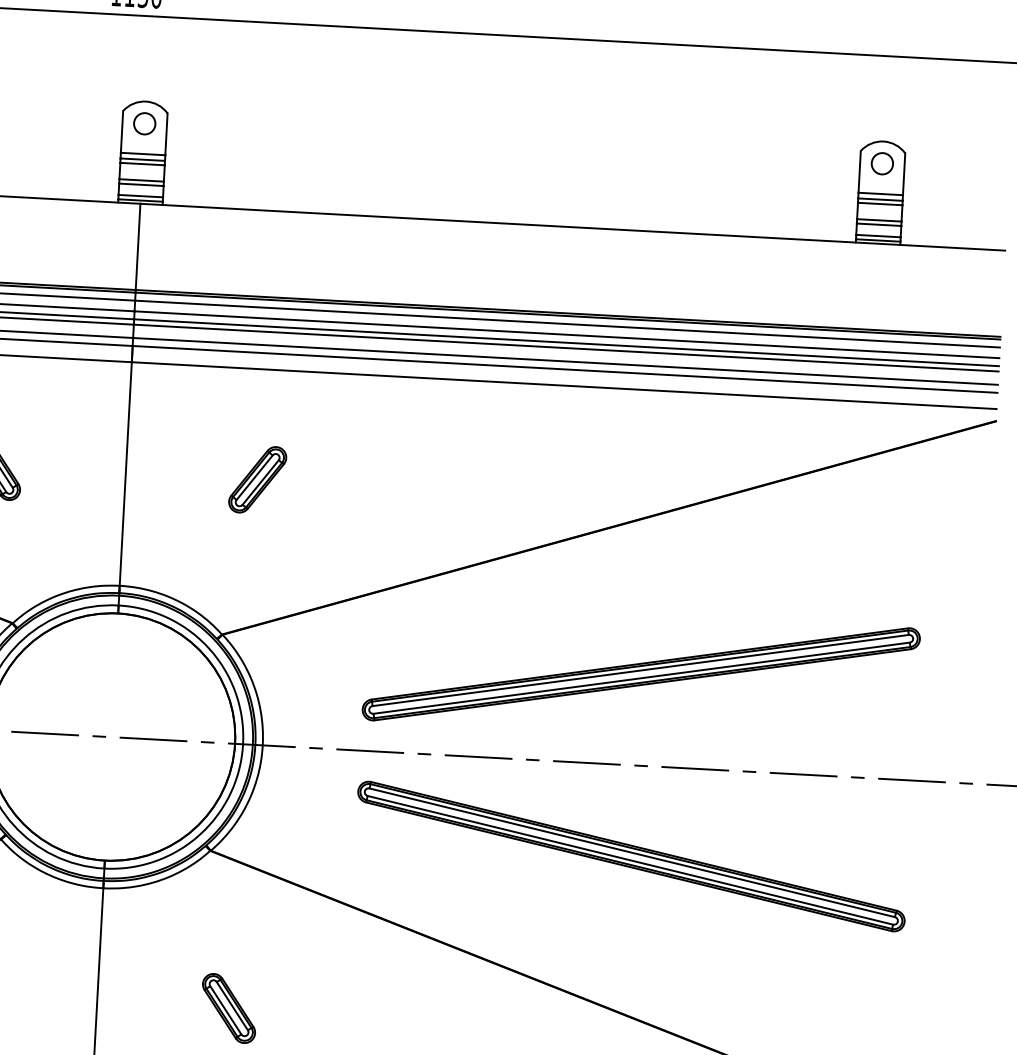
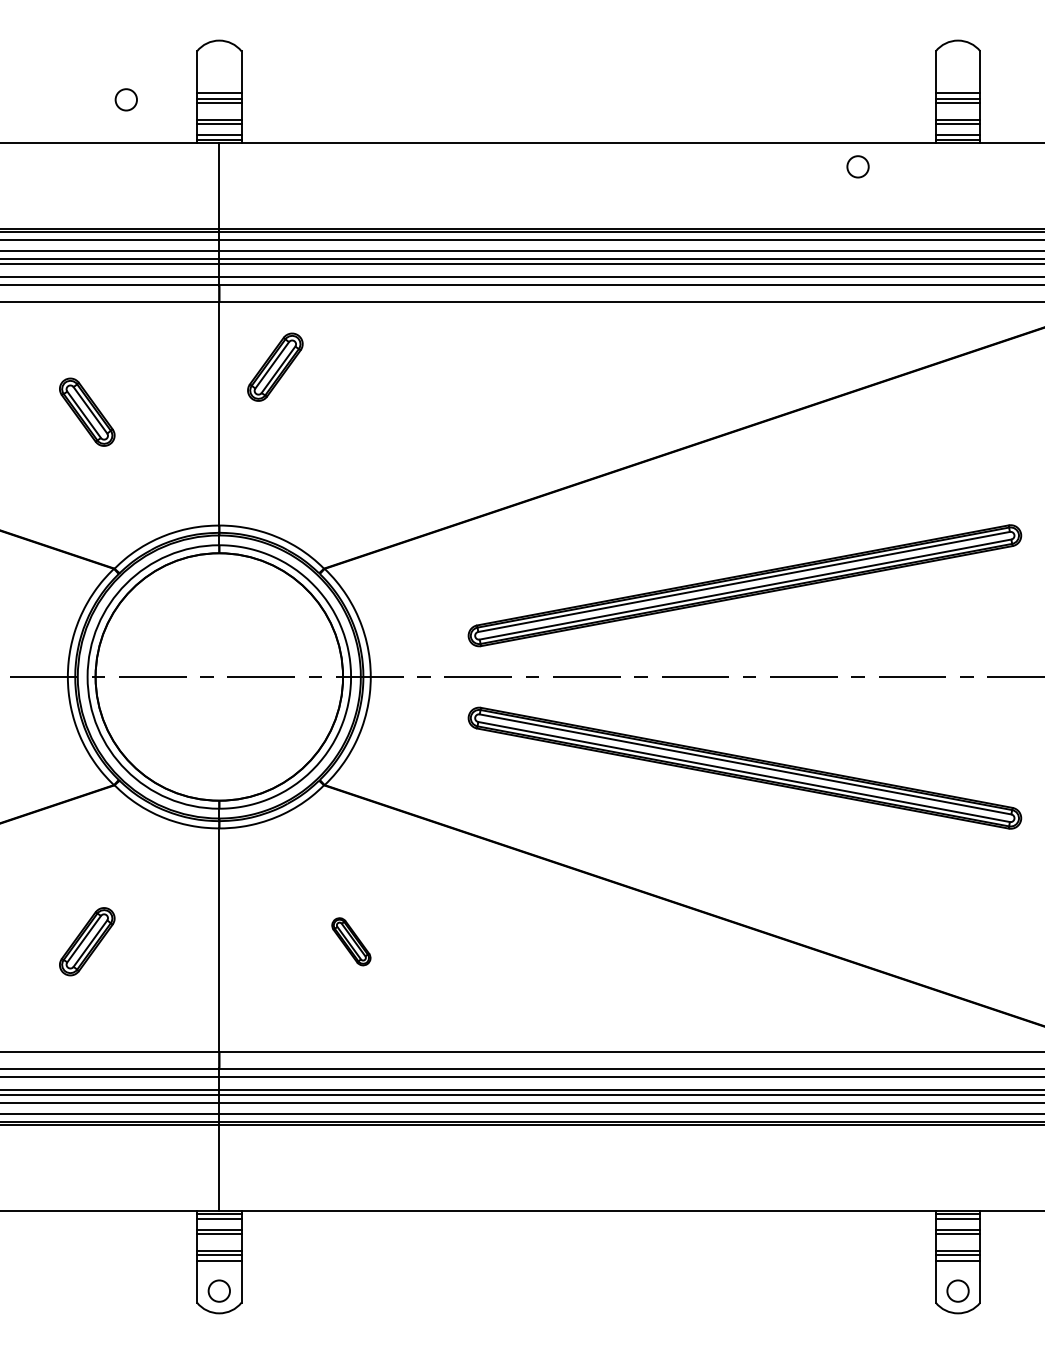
circle: (143, 123) -> (125, 99), moved
circle: (881, 163) -> (857, 166), moved
part: (257, 479) -> (275, 366), moved
part: (229, 1008) -> (351, 941), size x0.7

